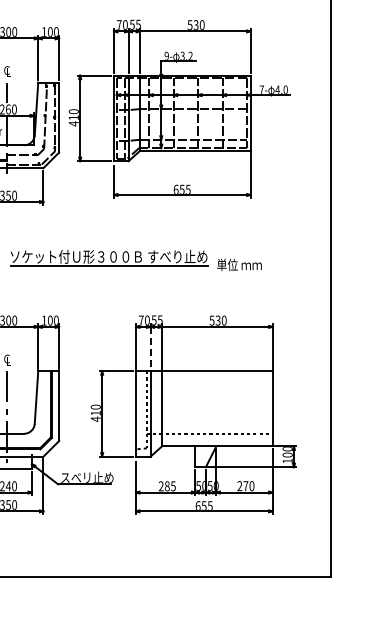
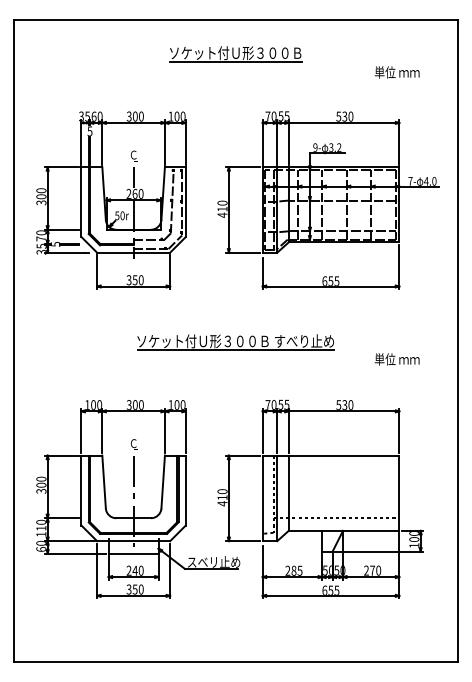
part: (179, 109) -> (328, 200), moved
text: (238, 265) -> (396, 359), moved
line: (150, 348) -> (277, 432), dashed -> solid

